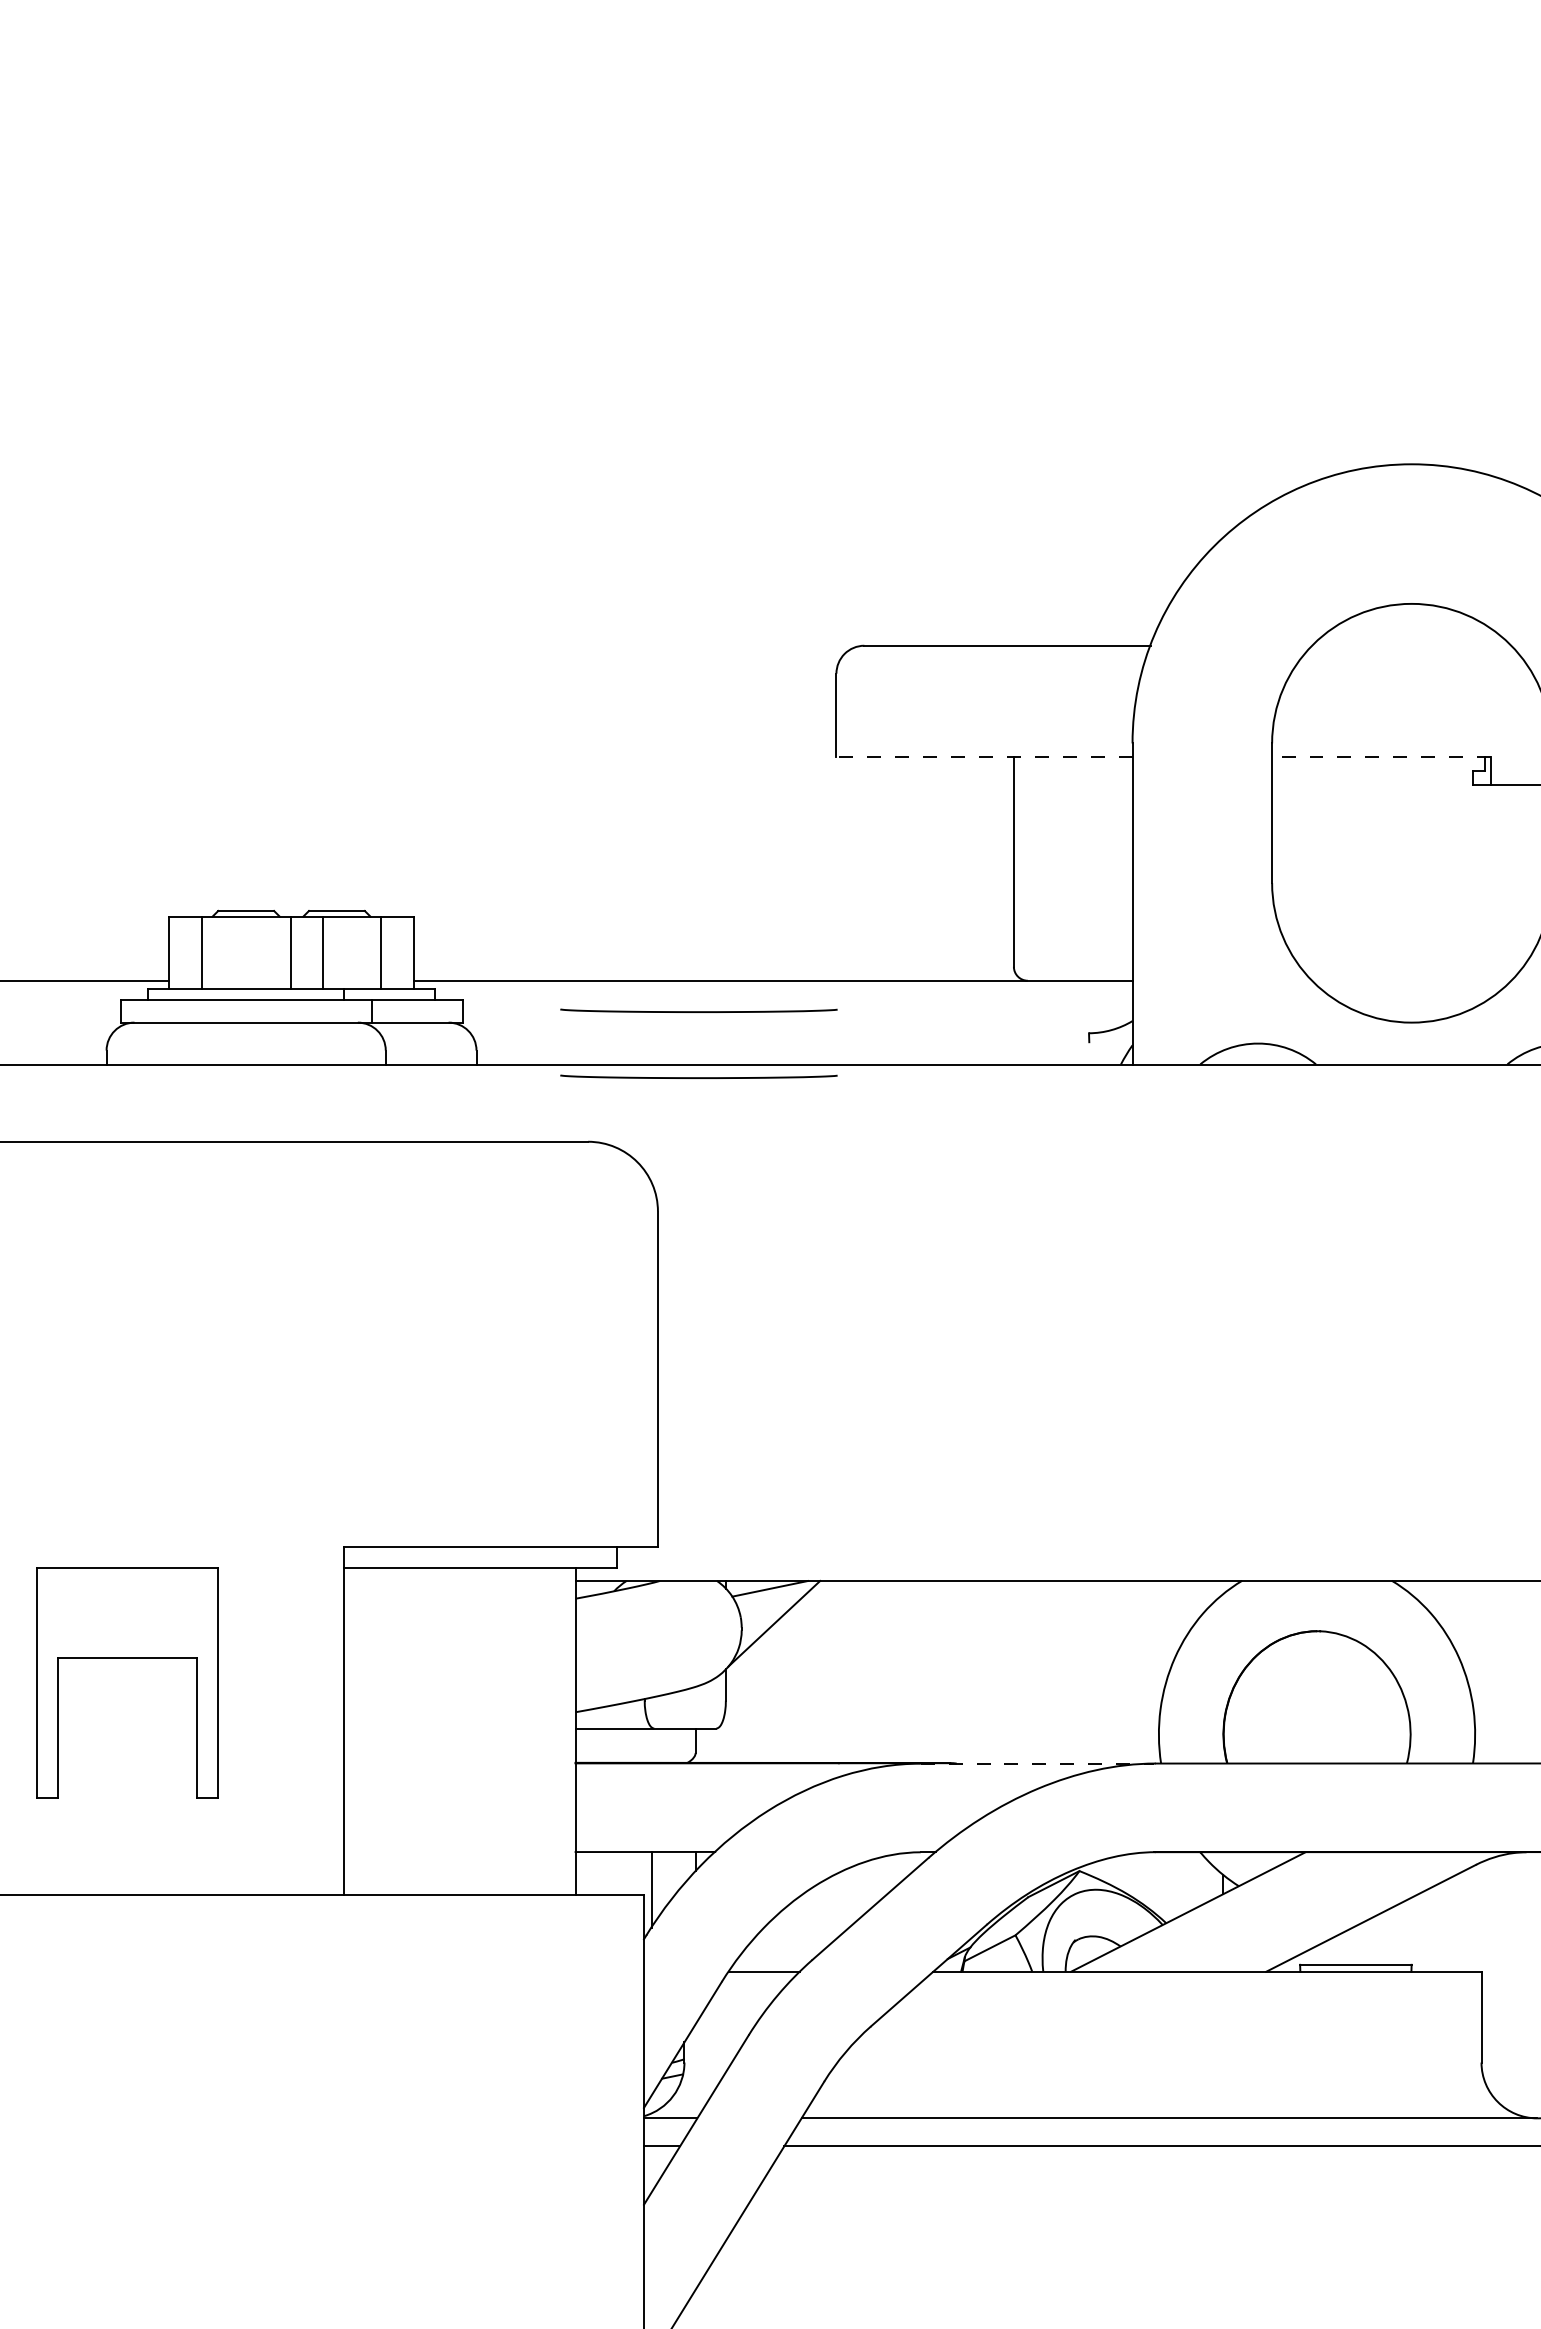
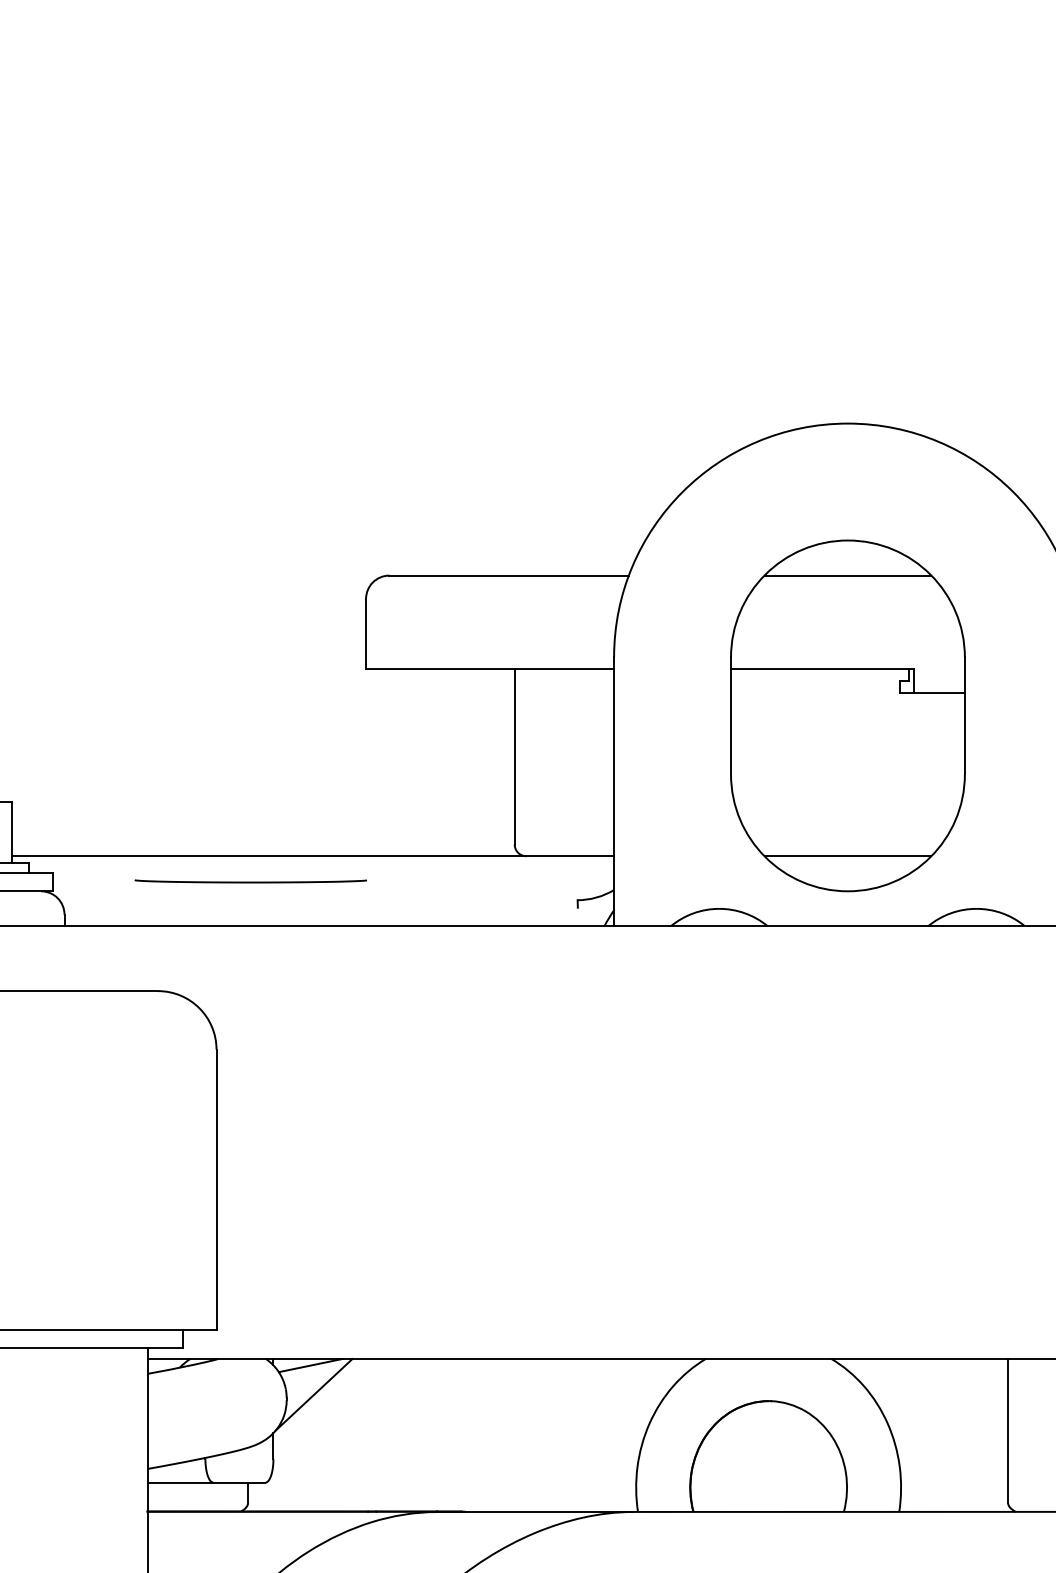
line: (1411, 645) -> (847, 575), added
line: (984, 757) -> (490, 669), dashed -> solid
line: (1381, 757) -> (822, 669), dashed -> solid
line: (1411, 980) -> (847, 856), added
curve: (698, 1077) -> (250, 937), removed
line: (1037, 1763) -> (534, 1511), dashed -> solid

